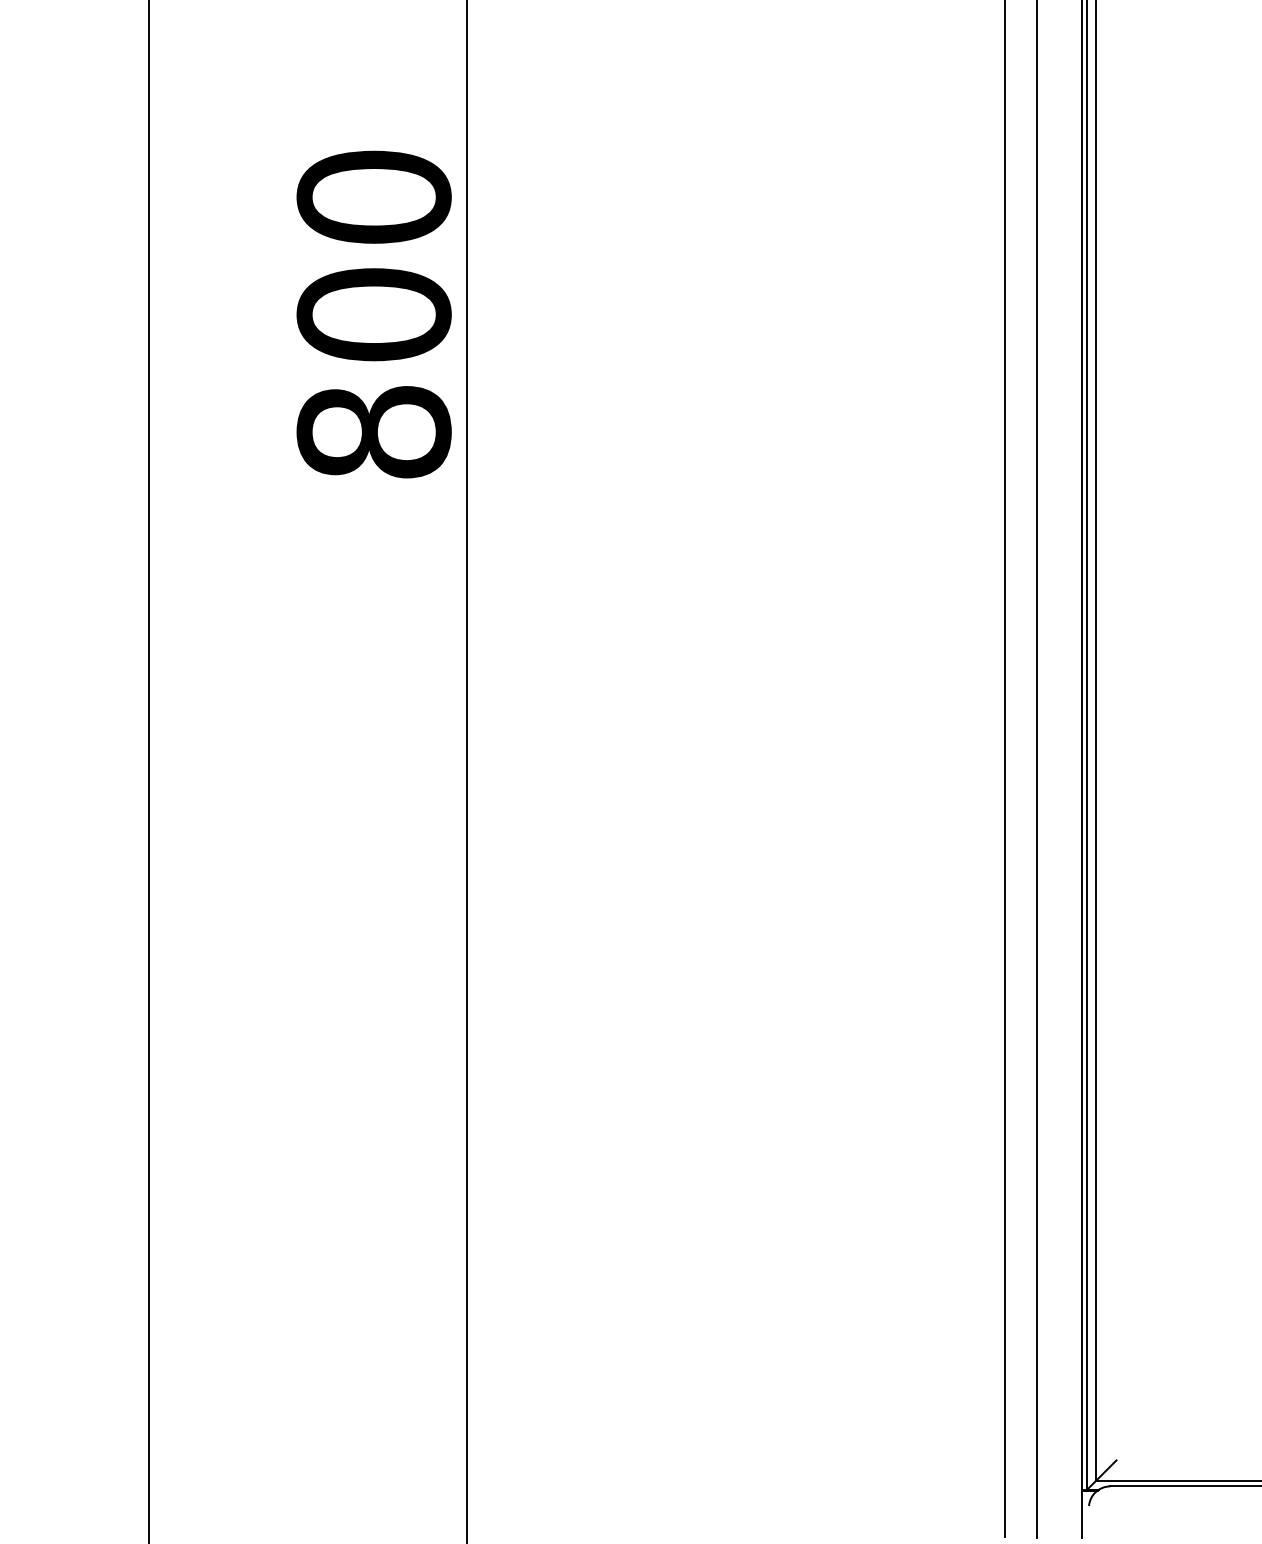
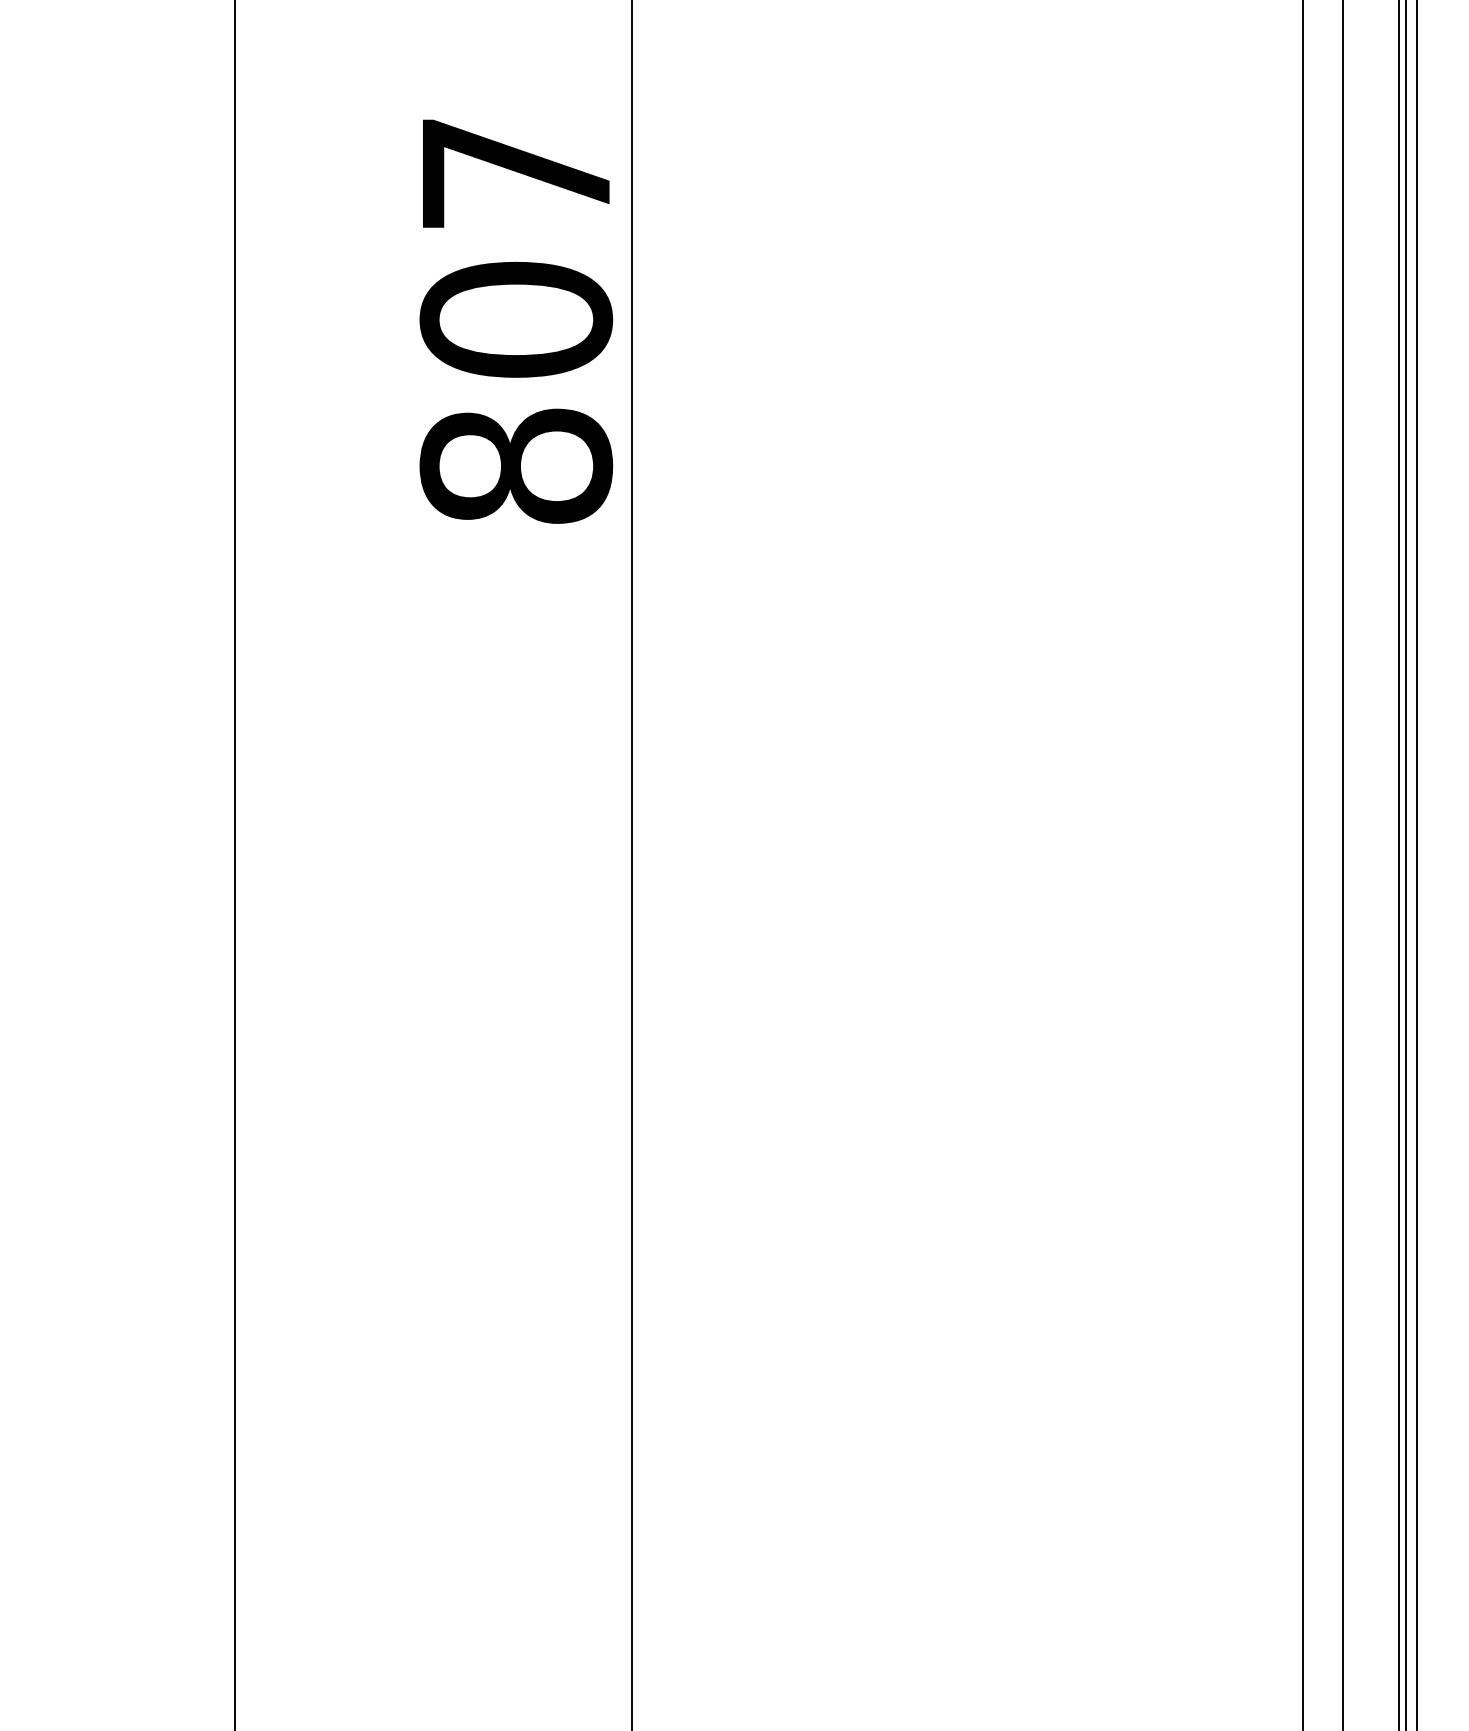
text: (373, 196) -> (515, 172), 800 -> 807

